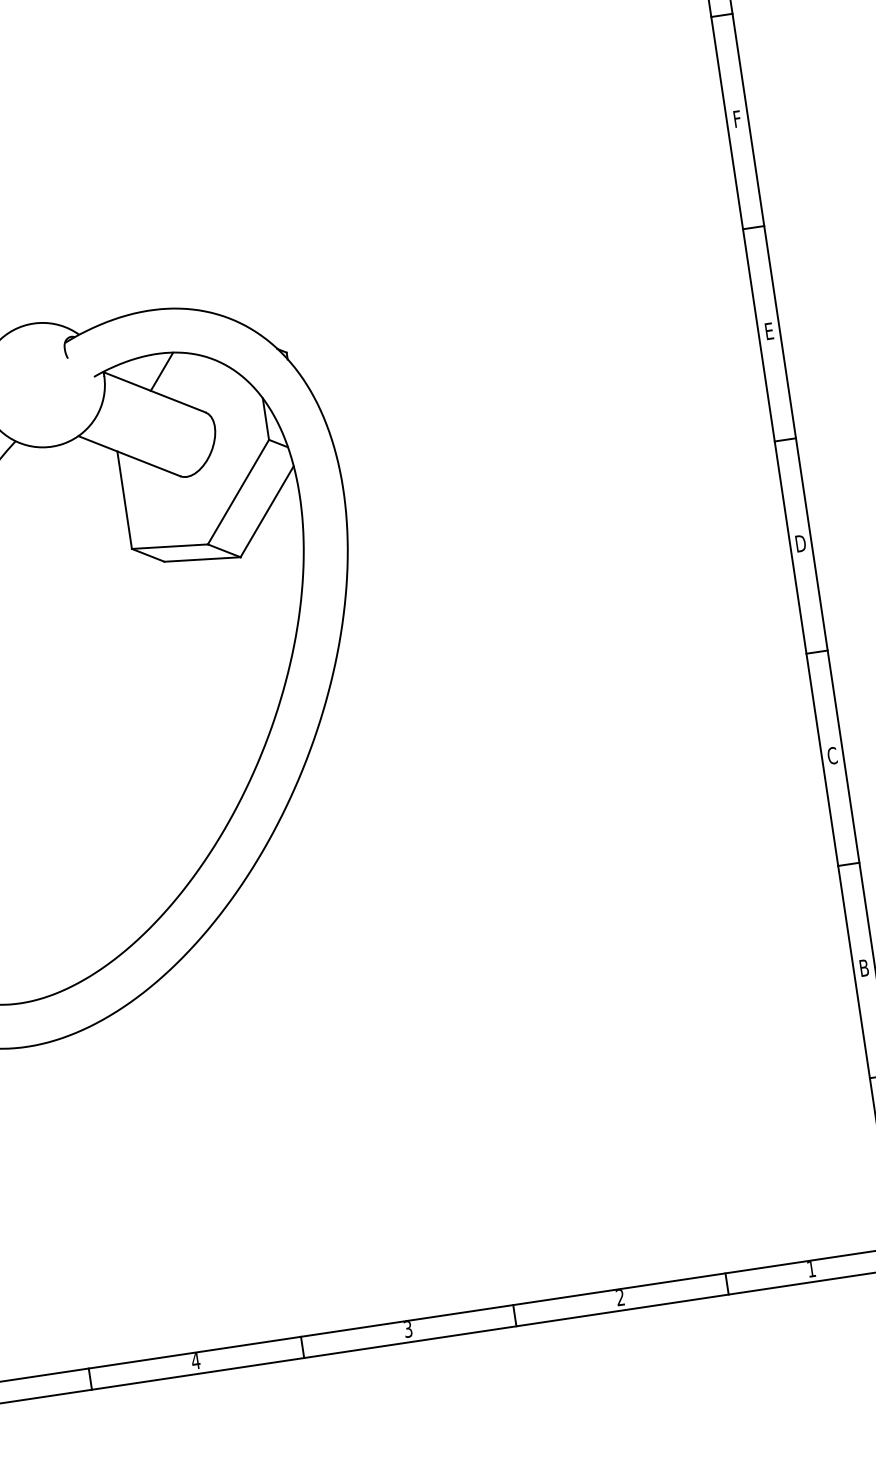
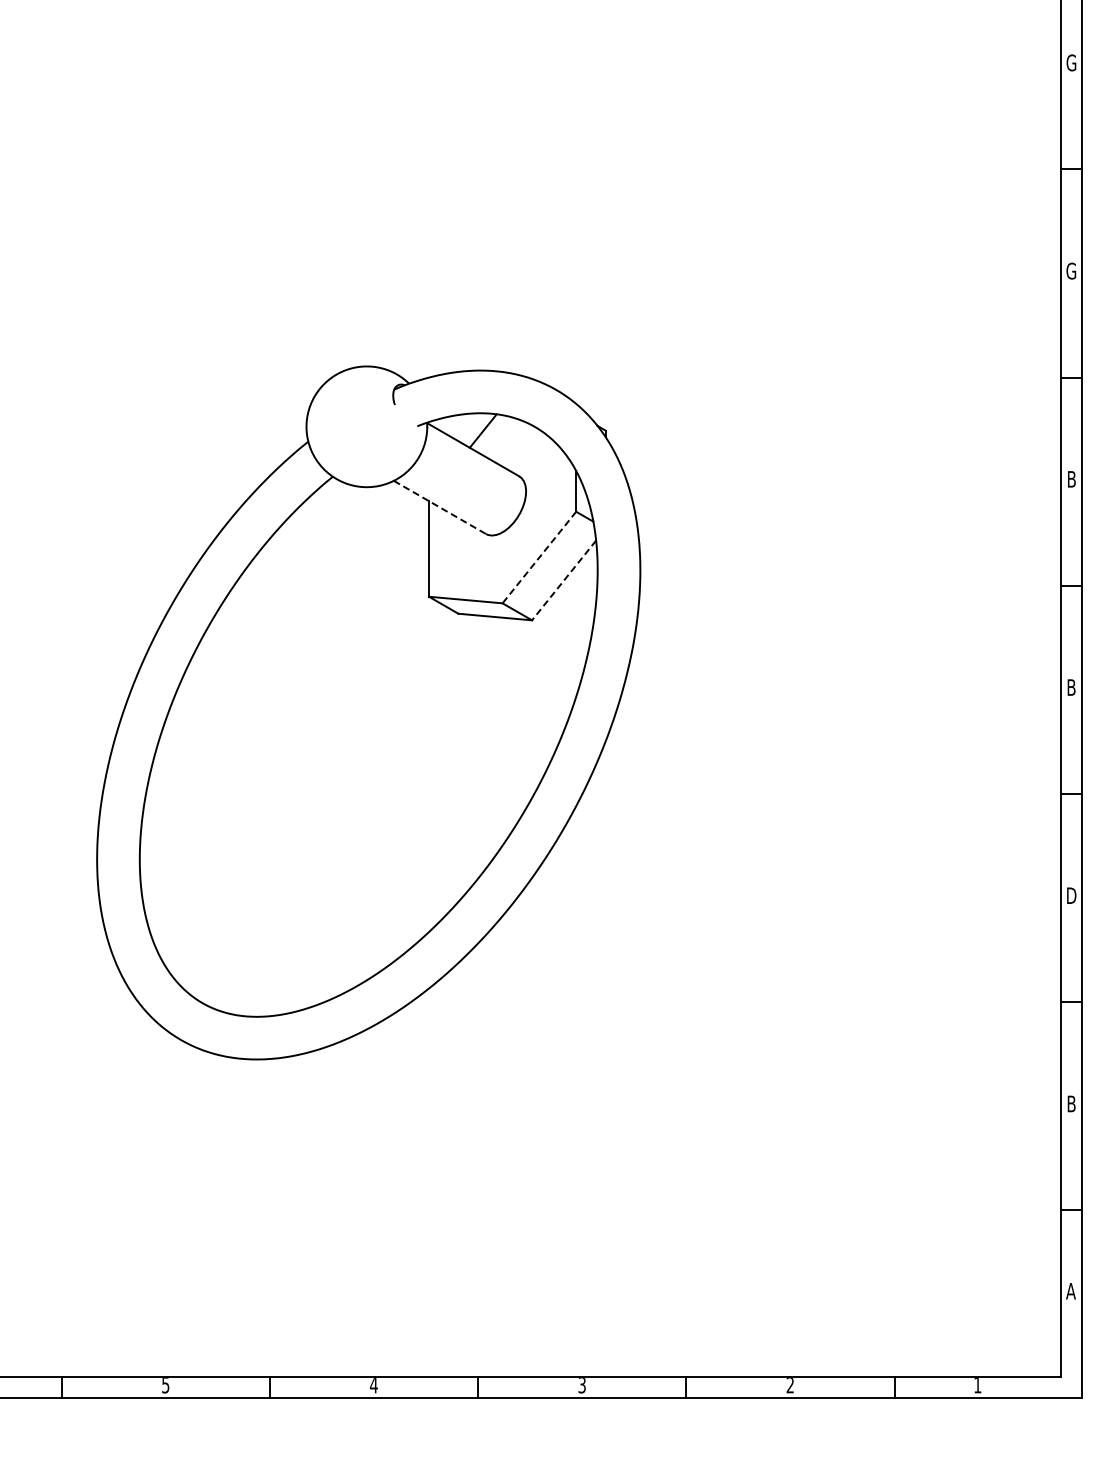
text: (737, 118) -> (1071, 270), F -> G
text: (769, 331) -> (1071, 479), E -> B
line: (130, 456) -> (440, 507), solid -> dashed
line: (238, 492) -> (539, 557), solid -> dashed
line: (266, 511) -> (563, 580), solid -> dashed
text: (800, 543) -> (1071, 687), D -> B
text: (832, 755) -> (1071, 895), C -> D

